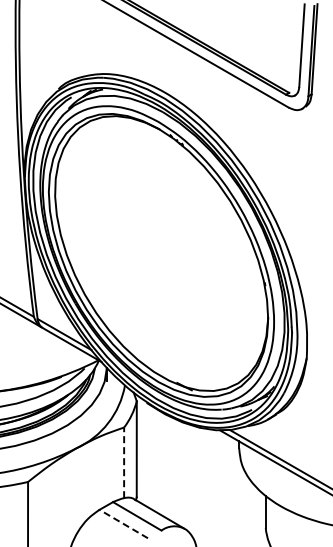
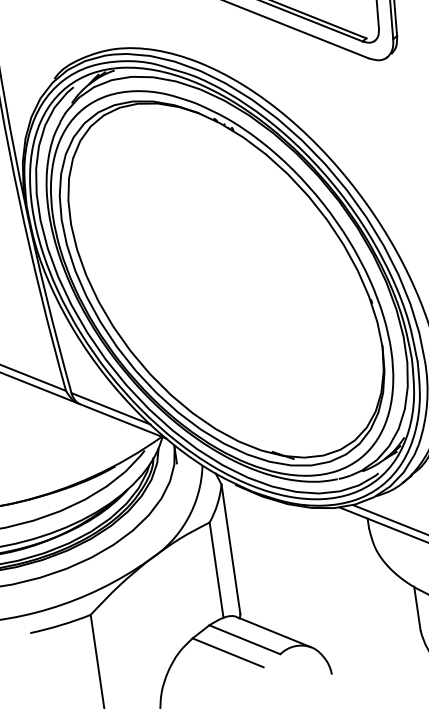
line: (124, 462) -> (217, 569), dashed -> solid
line: (123, 523) -> (227, 652), dashed -> solid

